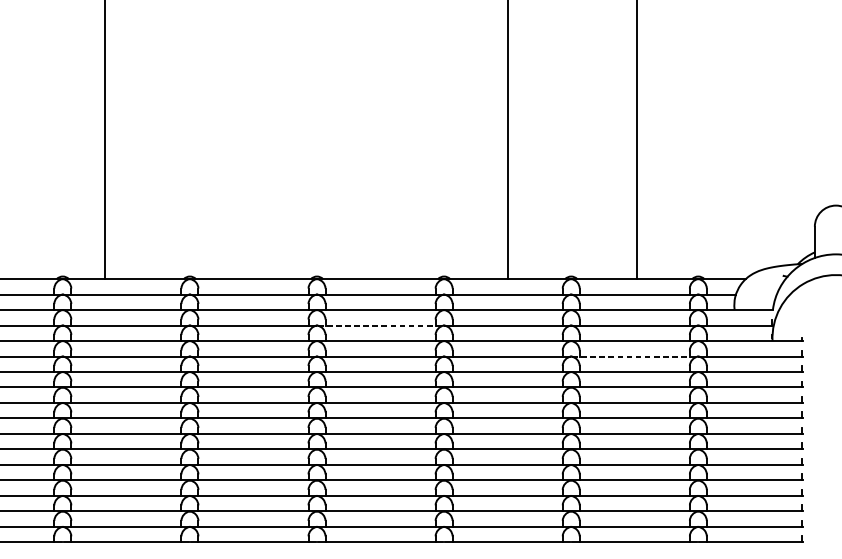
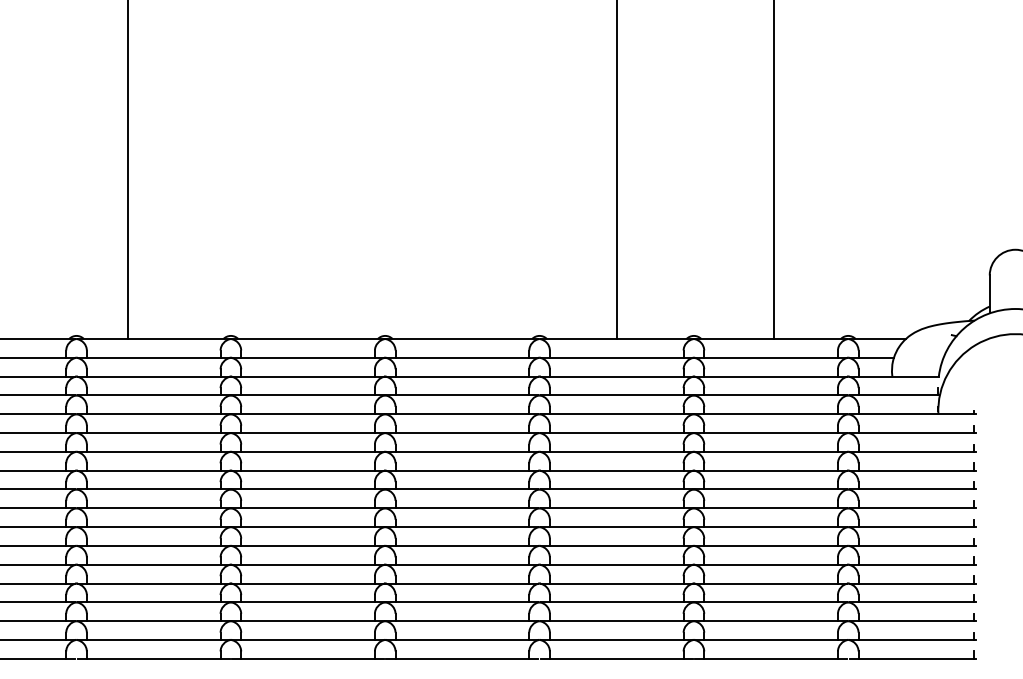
line: (380, 325) -> (462, 395), dashed -> solid
line: (635, 356) -> (771, 433), dashed -> solid

